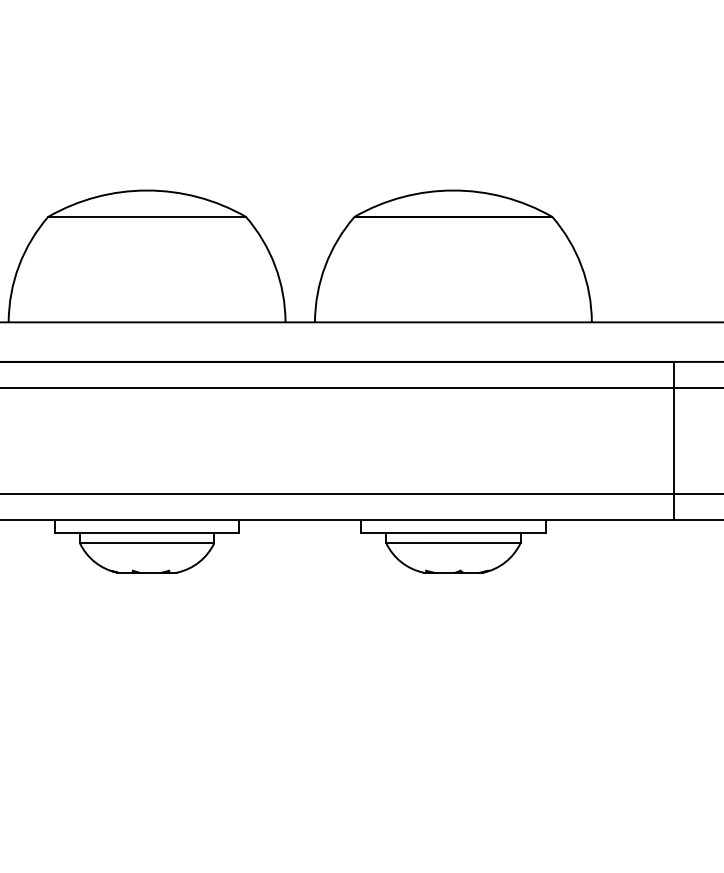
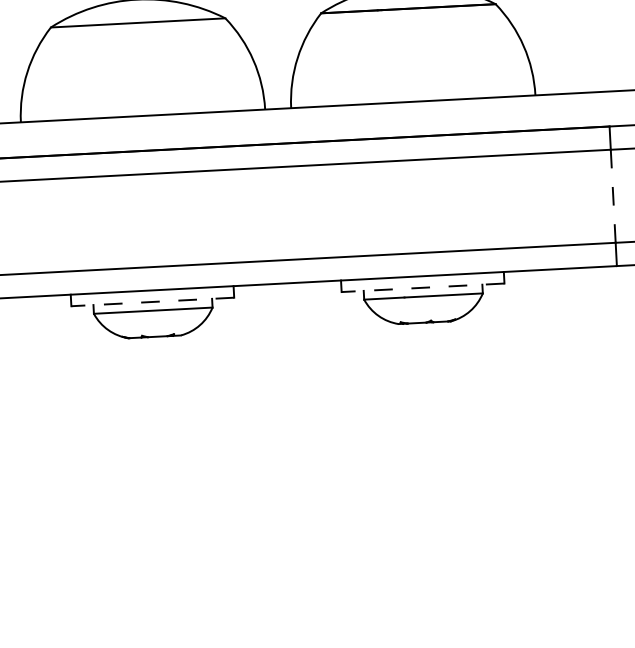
line: (673, 440) -> (612, 195), solid -> dashed
line: (146, 533) -> (152, 302), solid -> dashed
line: (452, 533) -> (422, 288), solid -> dashed

